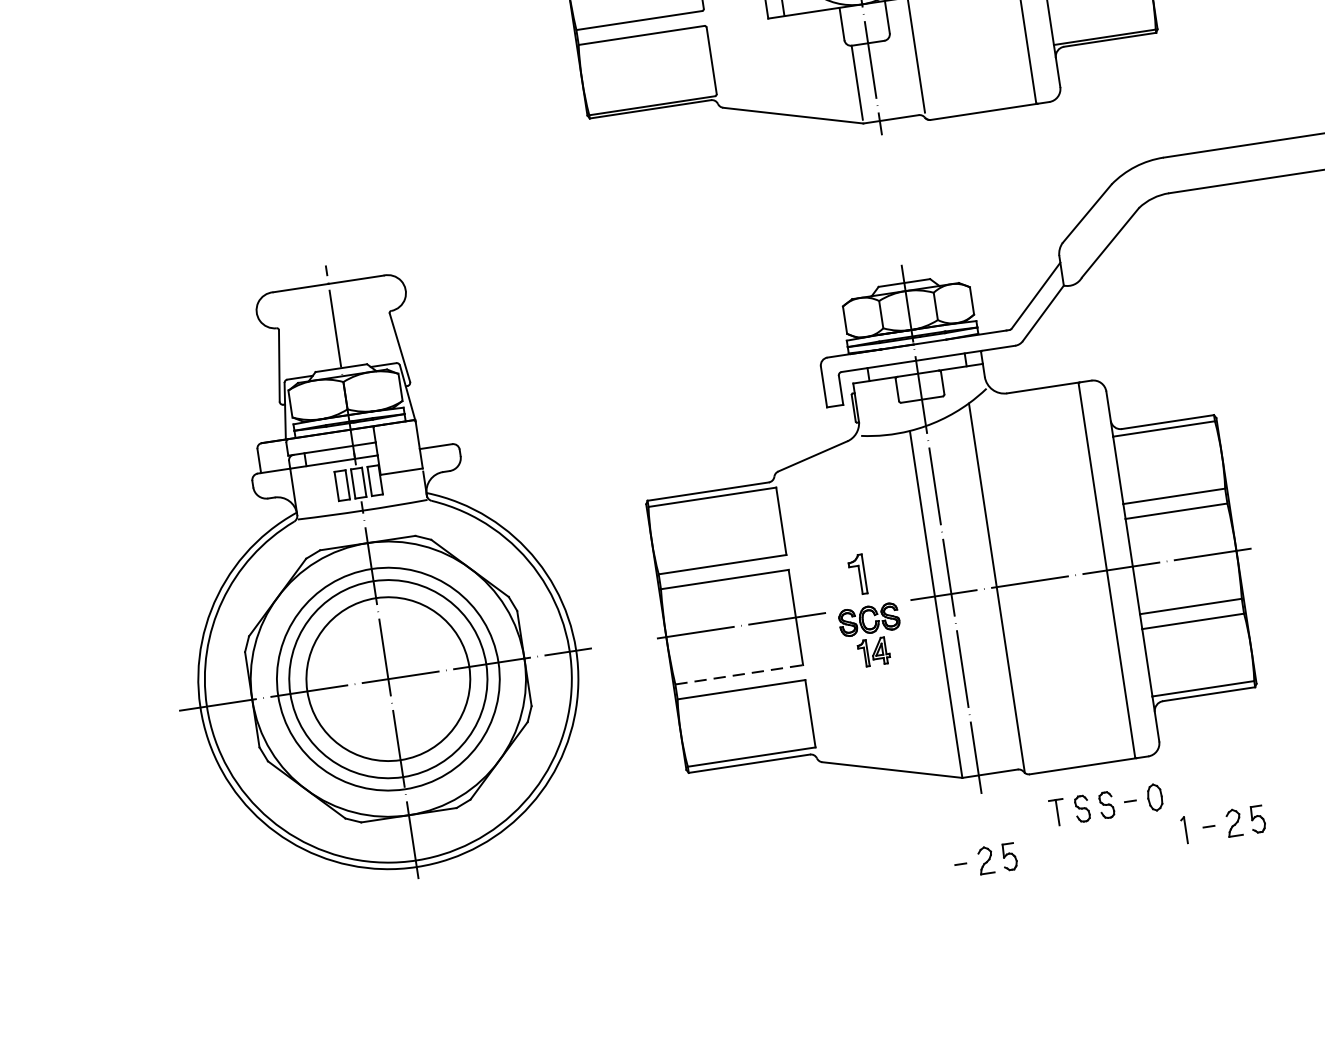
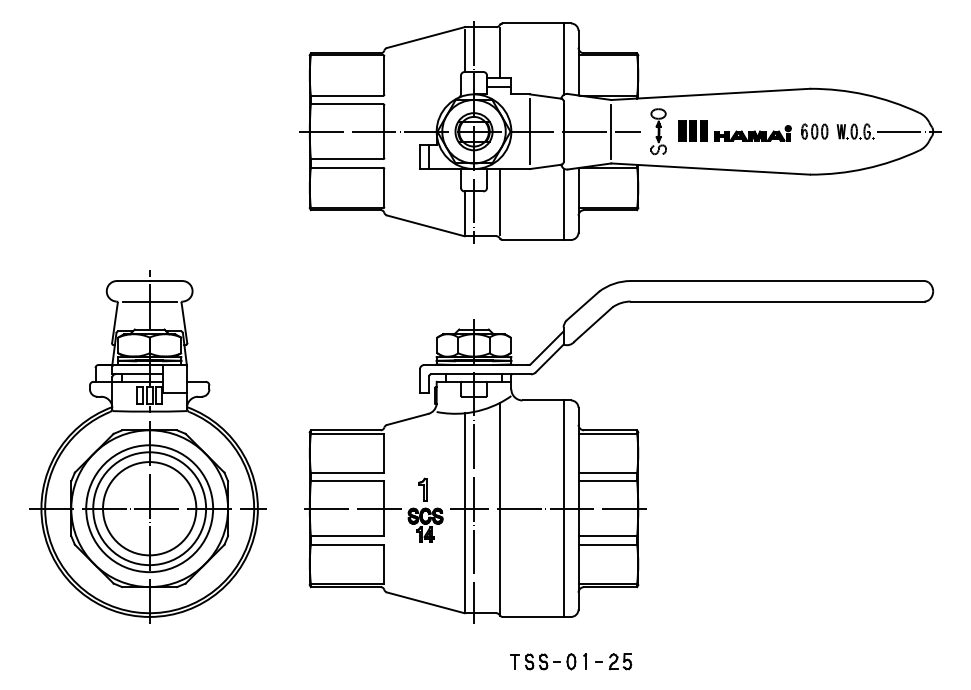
line: (335, 319) -> (150, 301), added
line: (739, 675) -> (347, 536), dashed -> solid
part: (1106, 804) -> (543, 661), moved
part: (985, 860) -> (470, 661), removed

